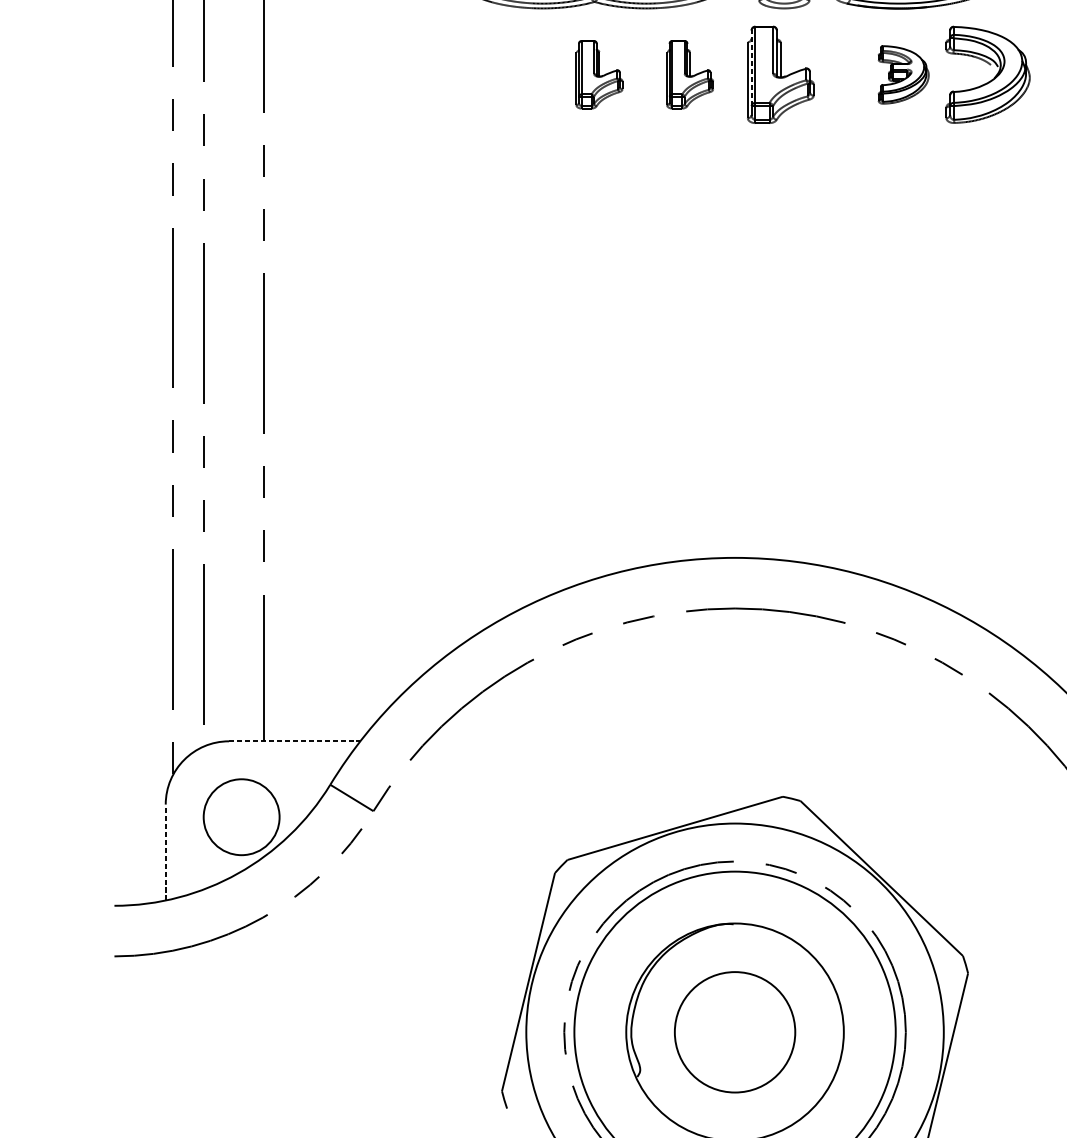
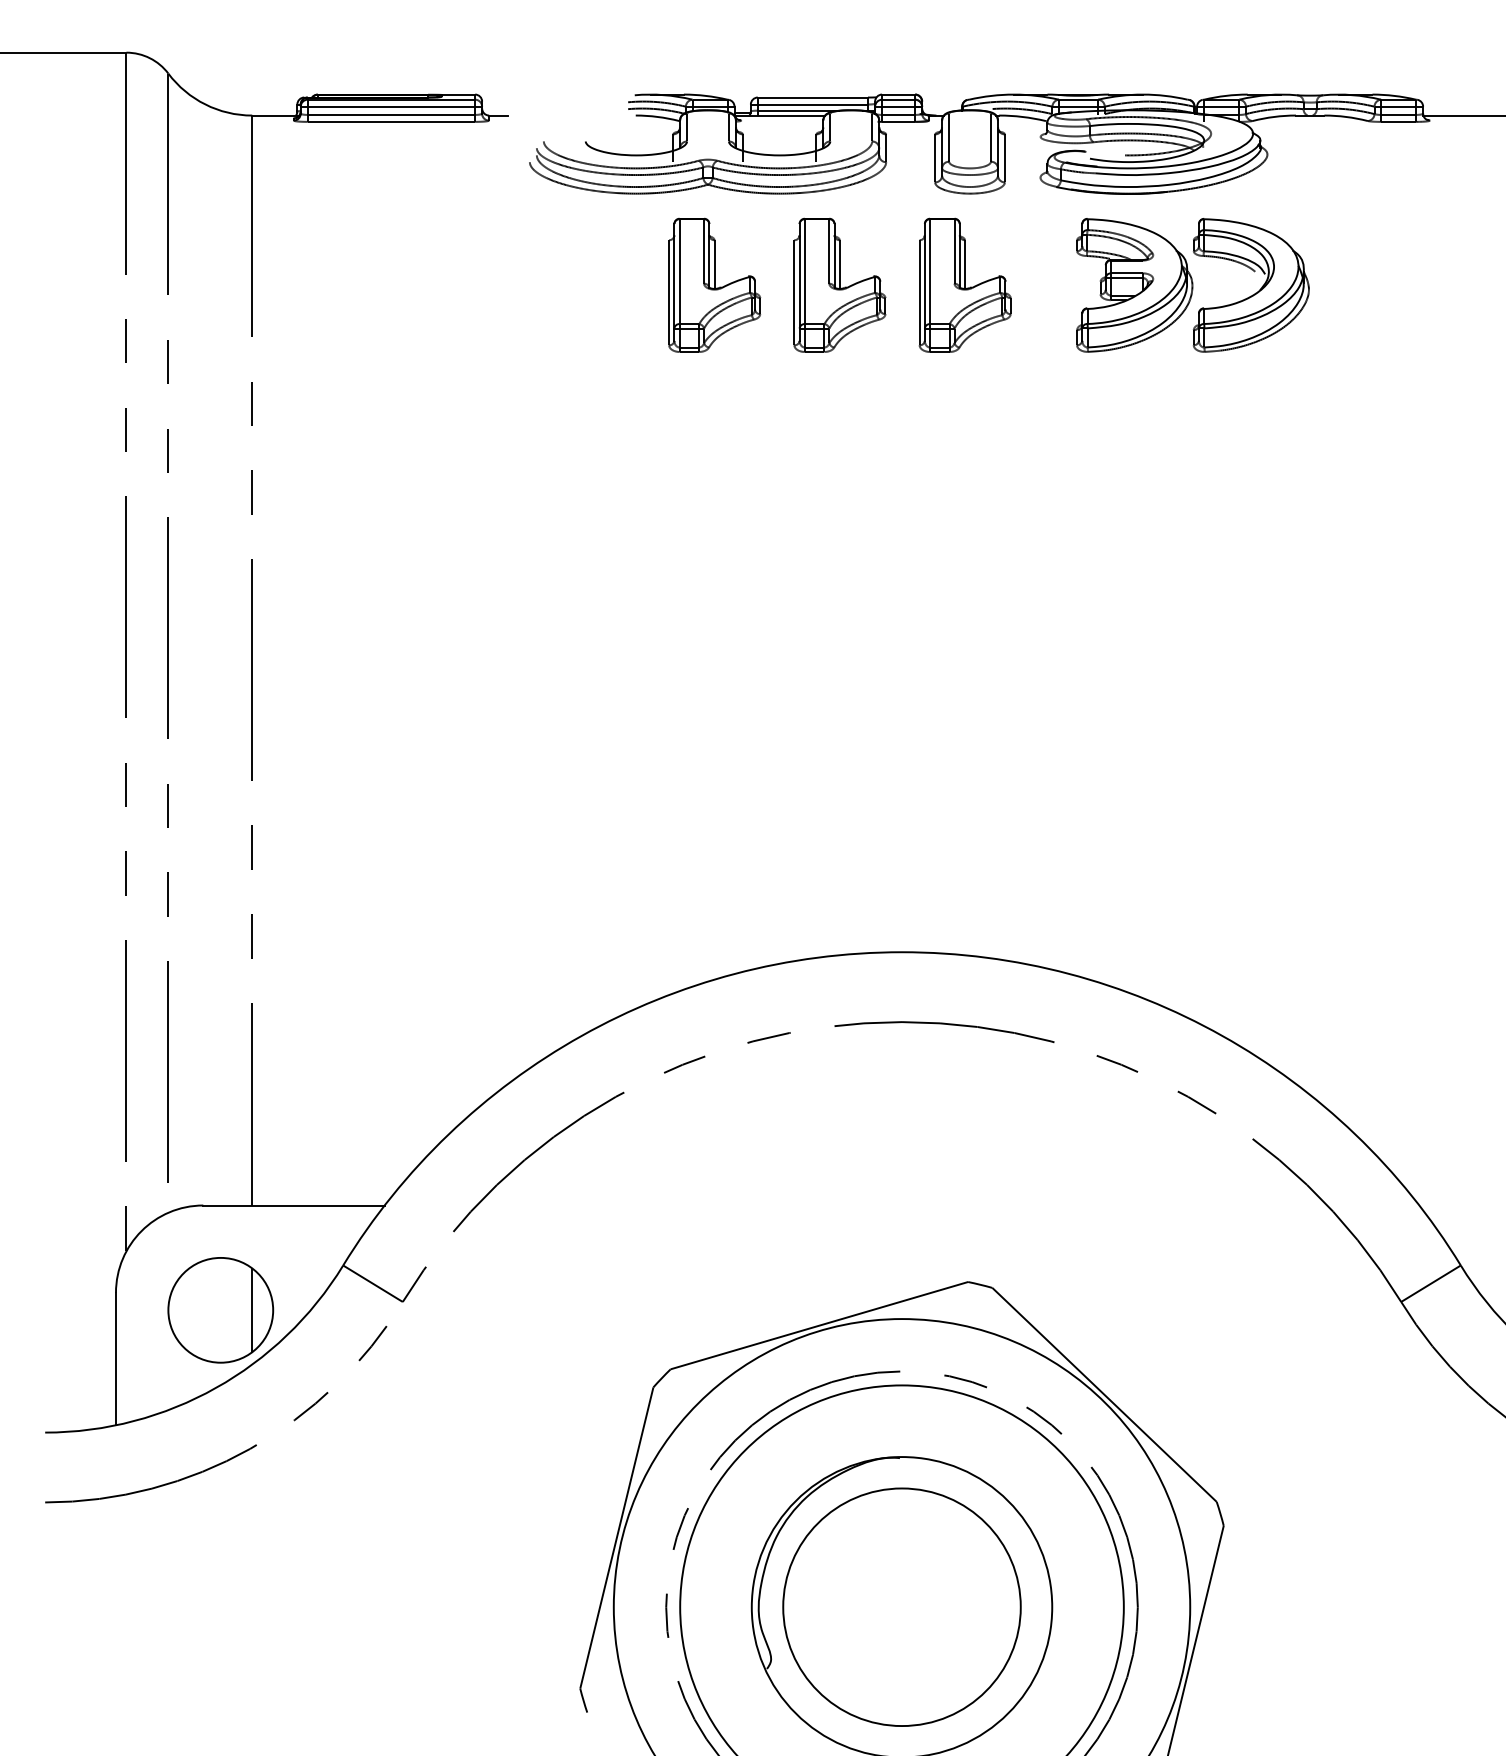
line: (751, 67) -> (924, 275), dashed -> solid
part: (599, 74) -> (714, 284), size x1.43
part: (689, 74) -> (839, 284), size x1.43
part: (903, 74) -> (1134, 285), size x1.67
line: (295, 741) -> (294, 1205), dashed -> solid
line: (264, 817) -> (252, 1310), added
line: (165, 852) -> (115, 1358), dashed -> solid
circle: (734, 1032) -> (901, 1607), size x1.43

